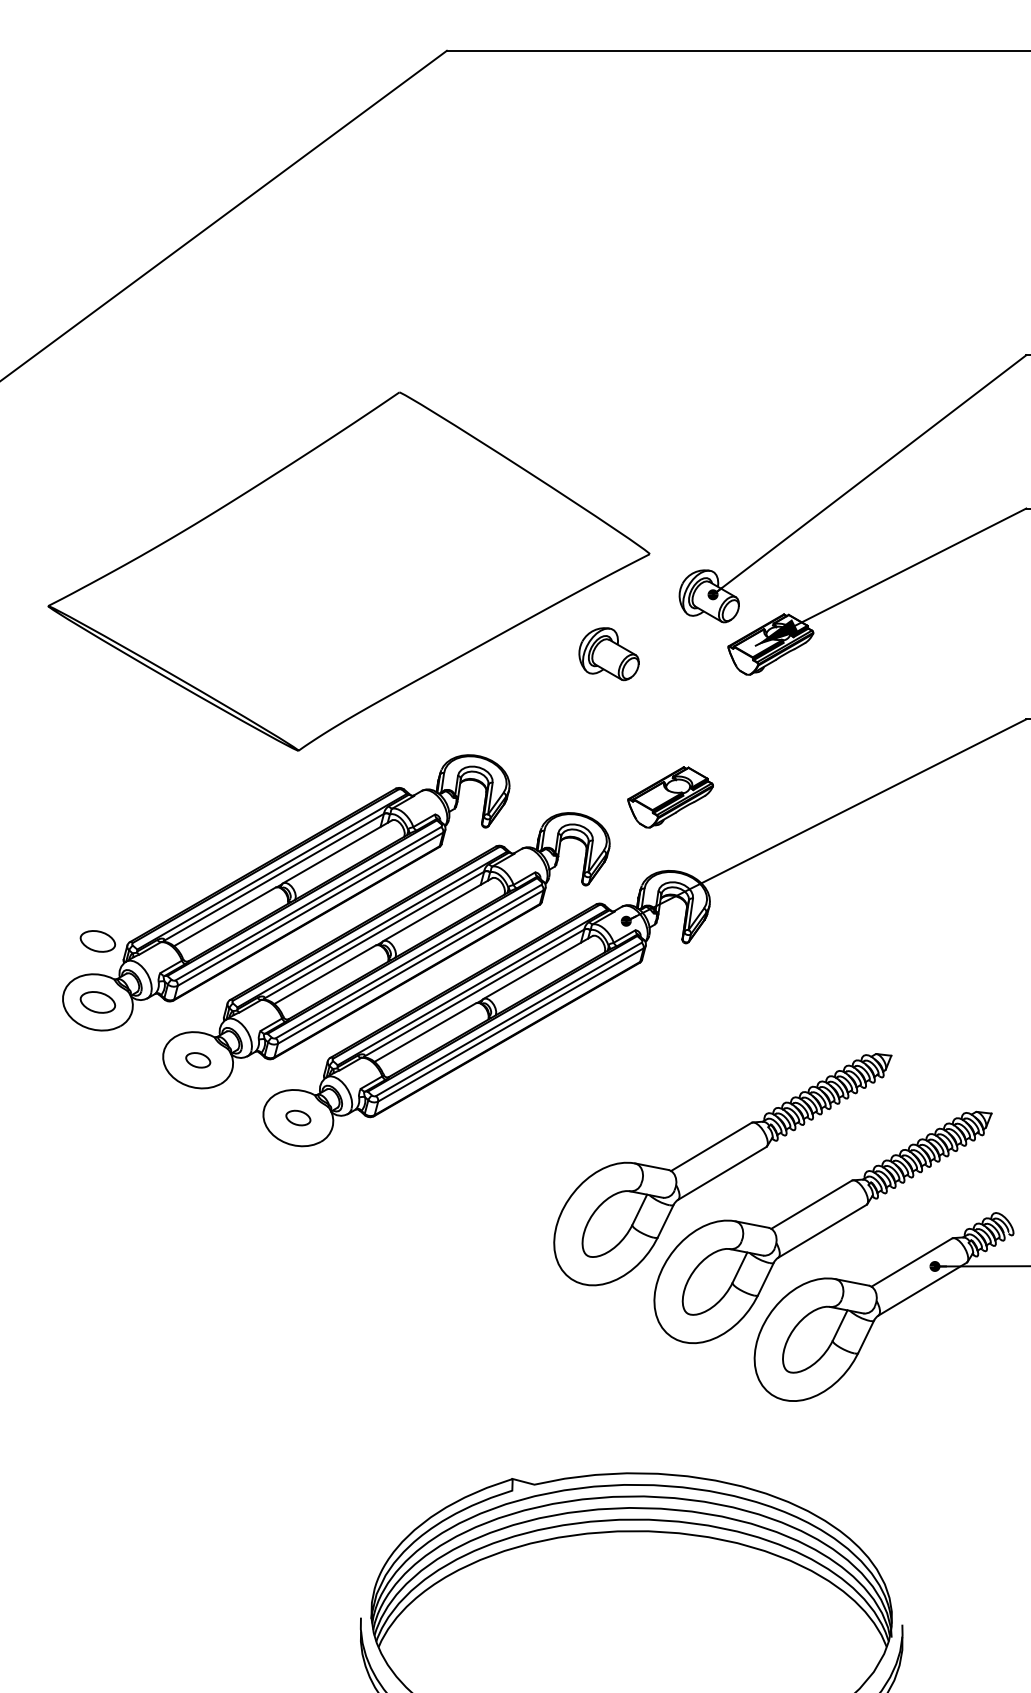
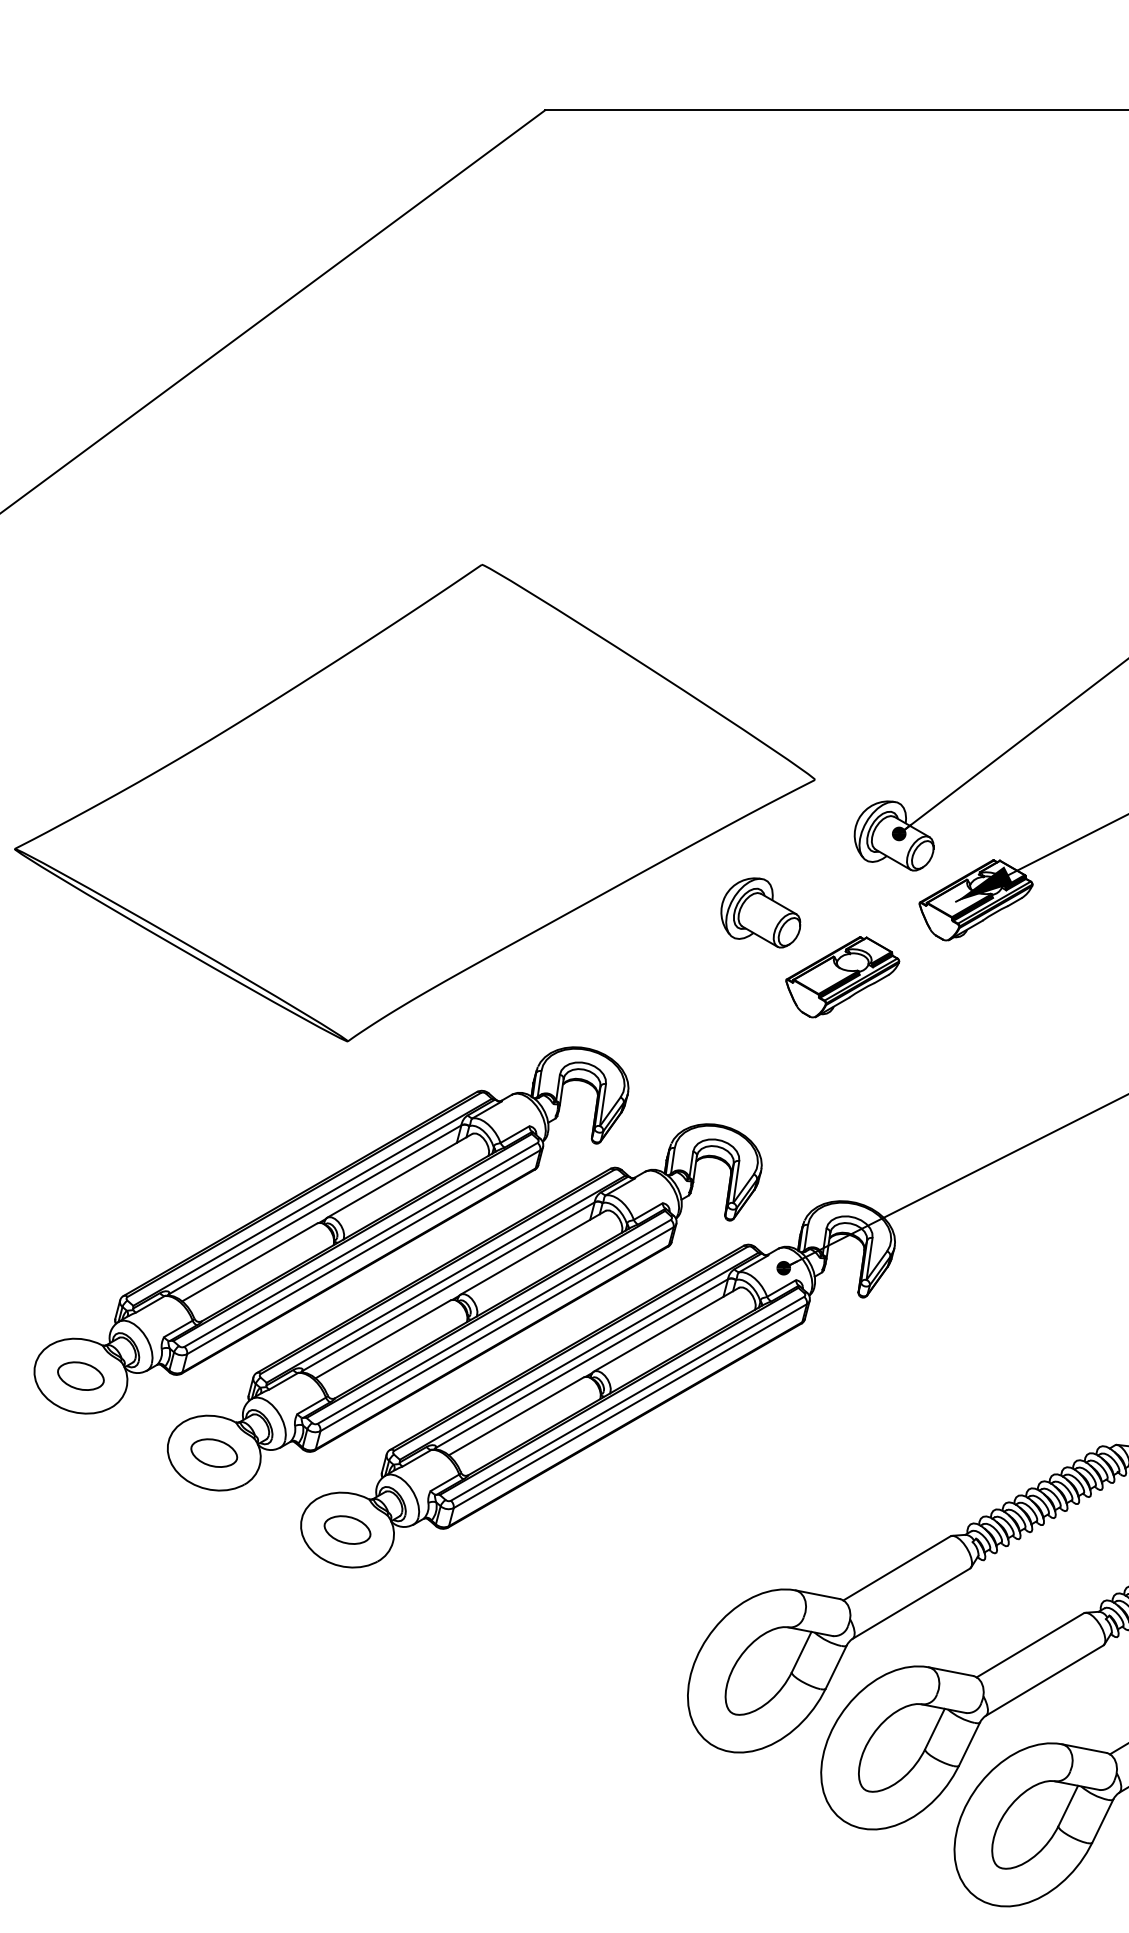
part: (670, 797) -> (842, 977), moved
part: (97, 941) -> (80, 1295), removed
part: (198, 1060) -> (214, 1453), size x1.43
part: (298, 1117) -> (347, 1529), size x1.43

